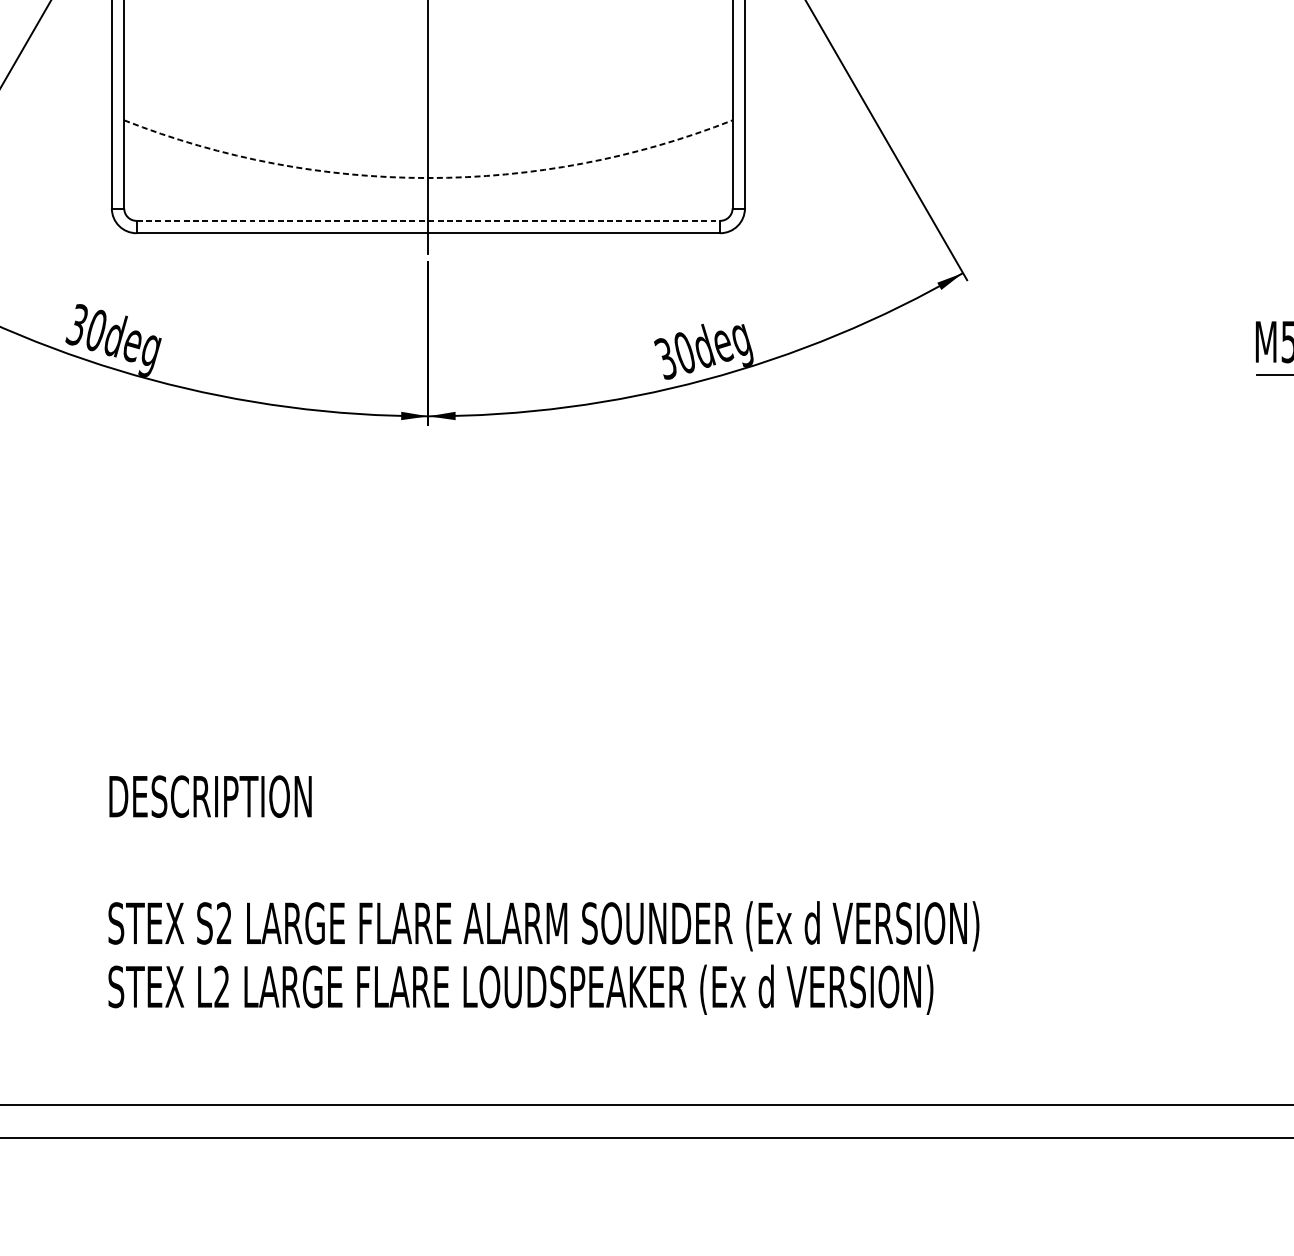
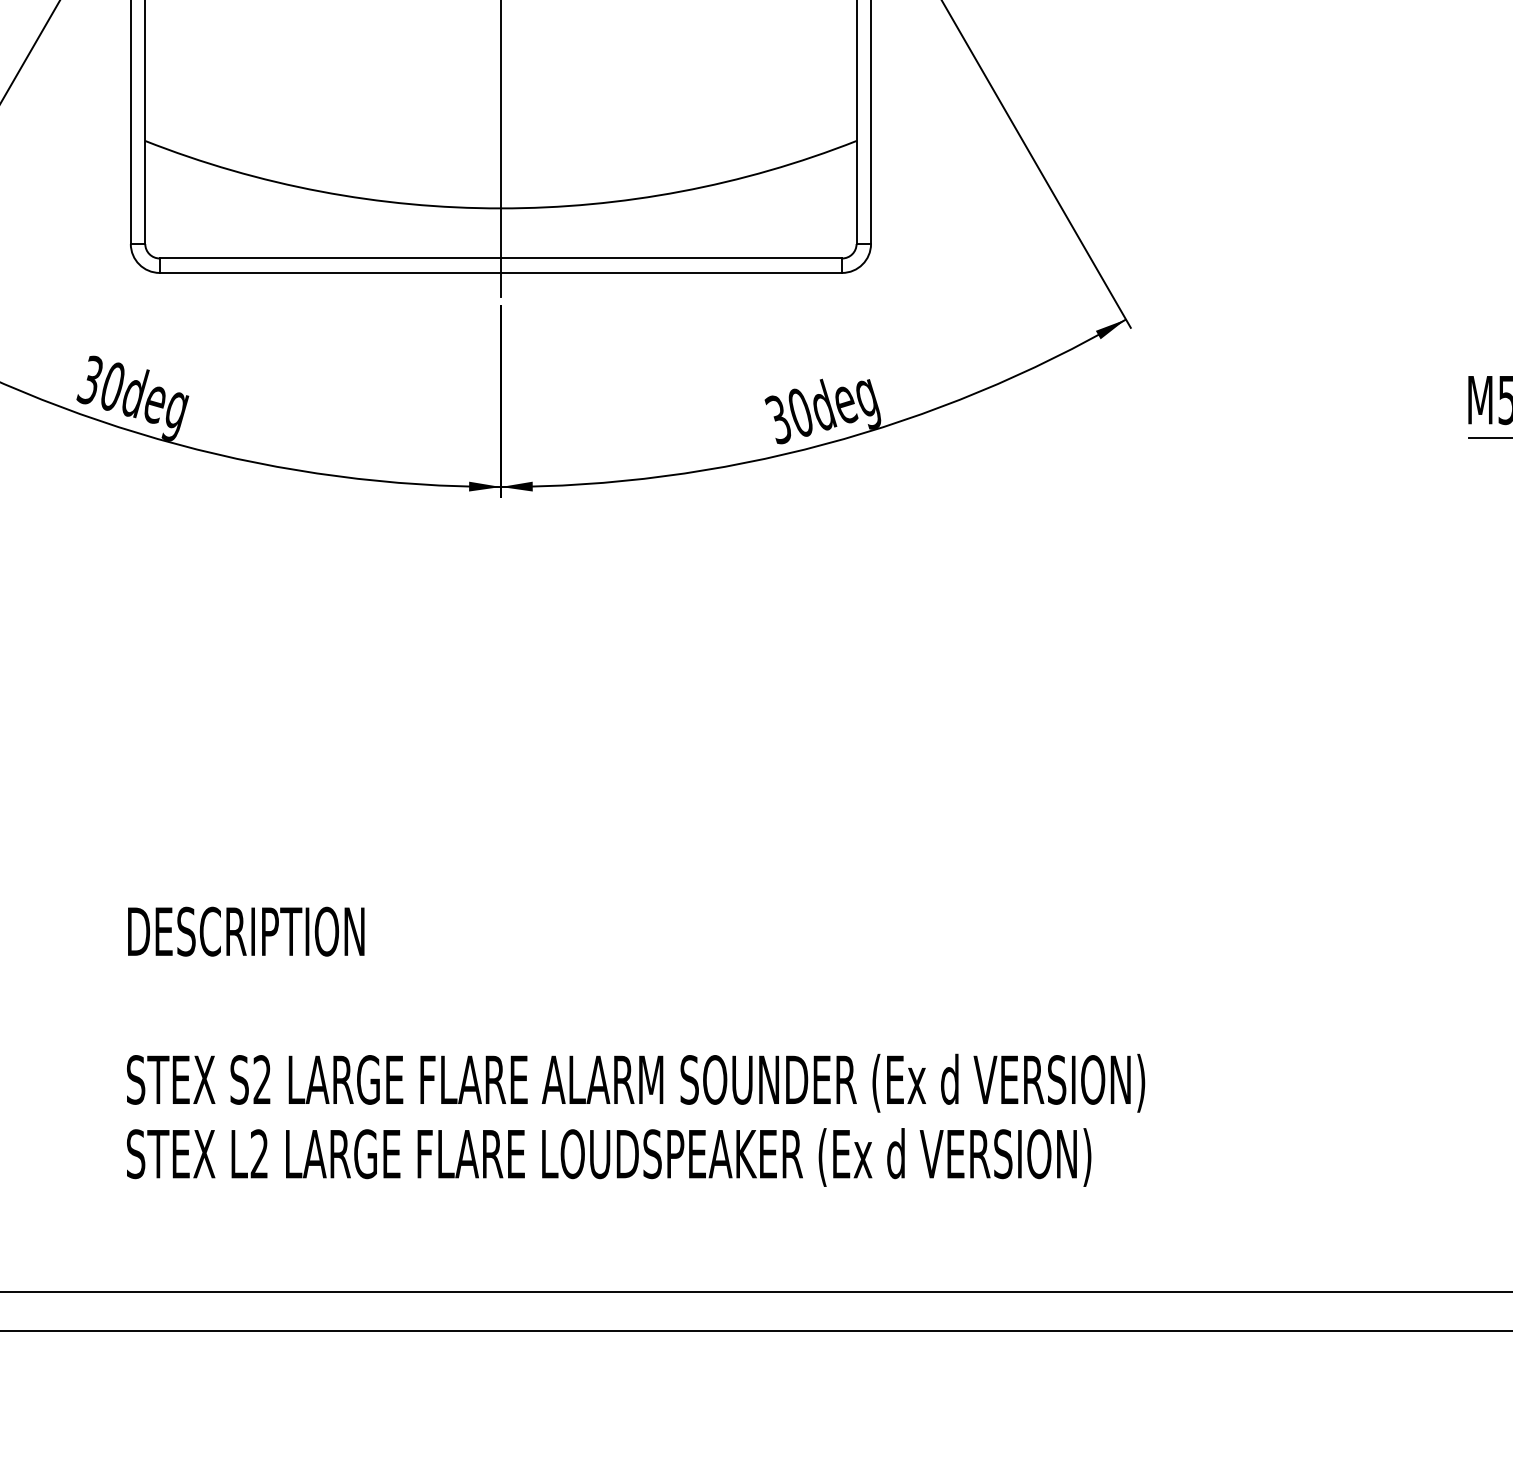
arc: (428, 178) -> (500, 208), dashed -> solid
line: (428, 220) -> (501, 258), dashed -> solid

